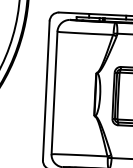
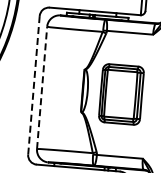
line: (46, 89) -> (34, 84), solid -> dashed
line: (54, 92) -> (42, 87), solid -> dashed

